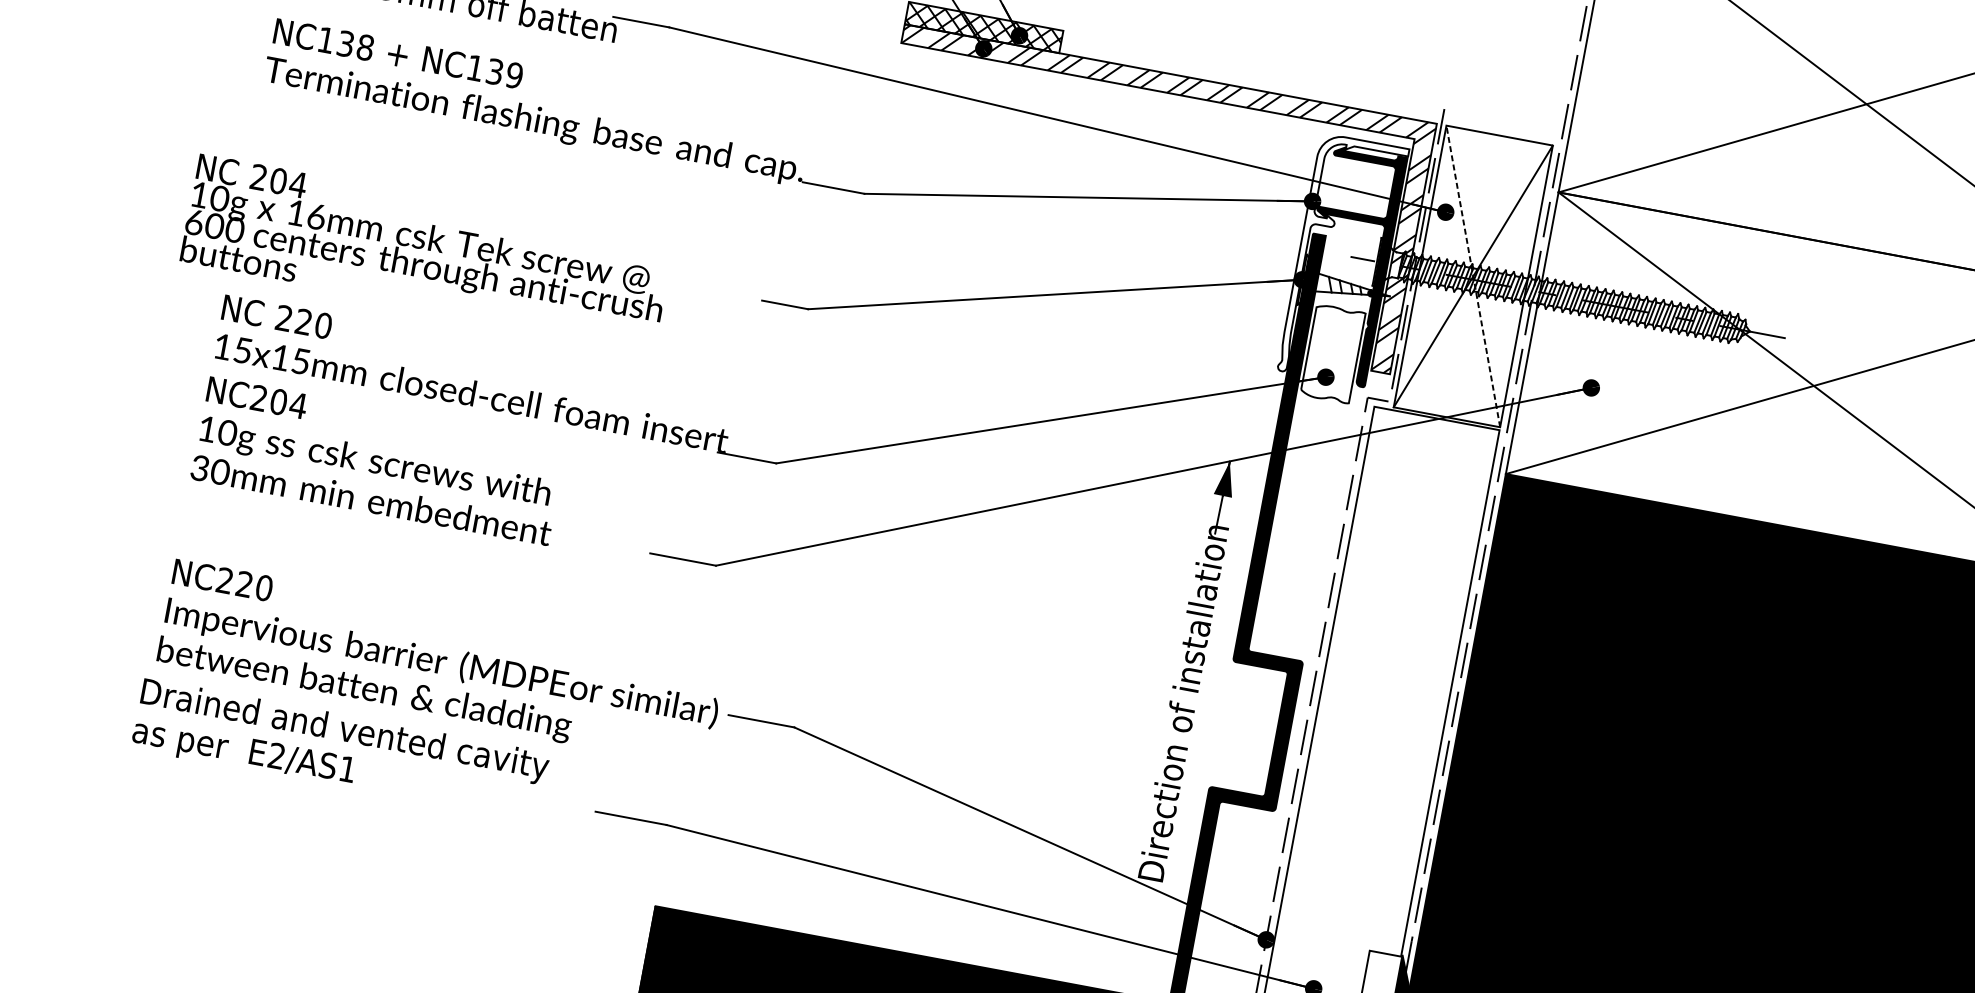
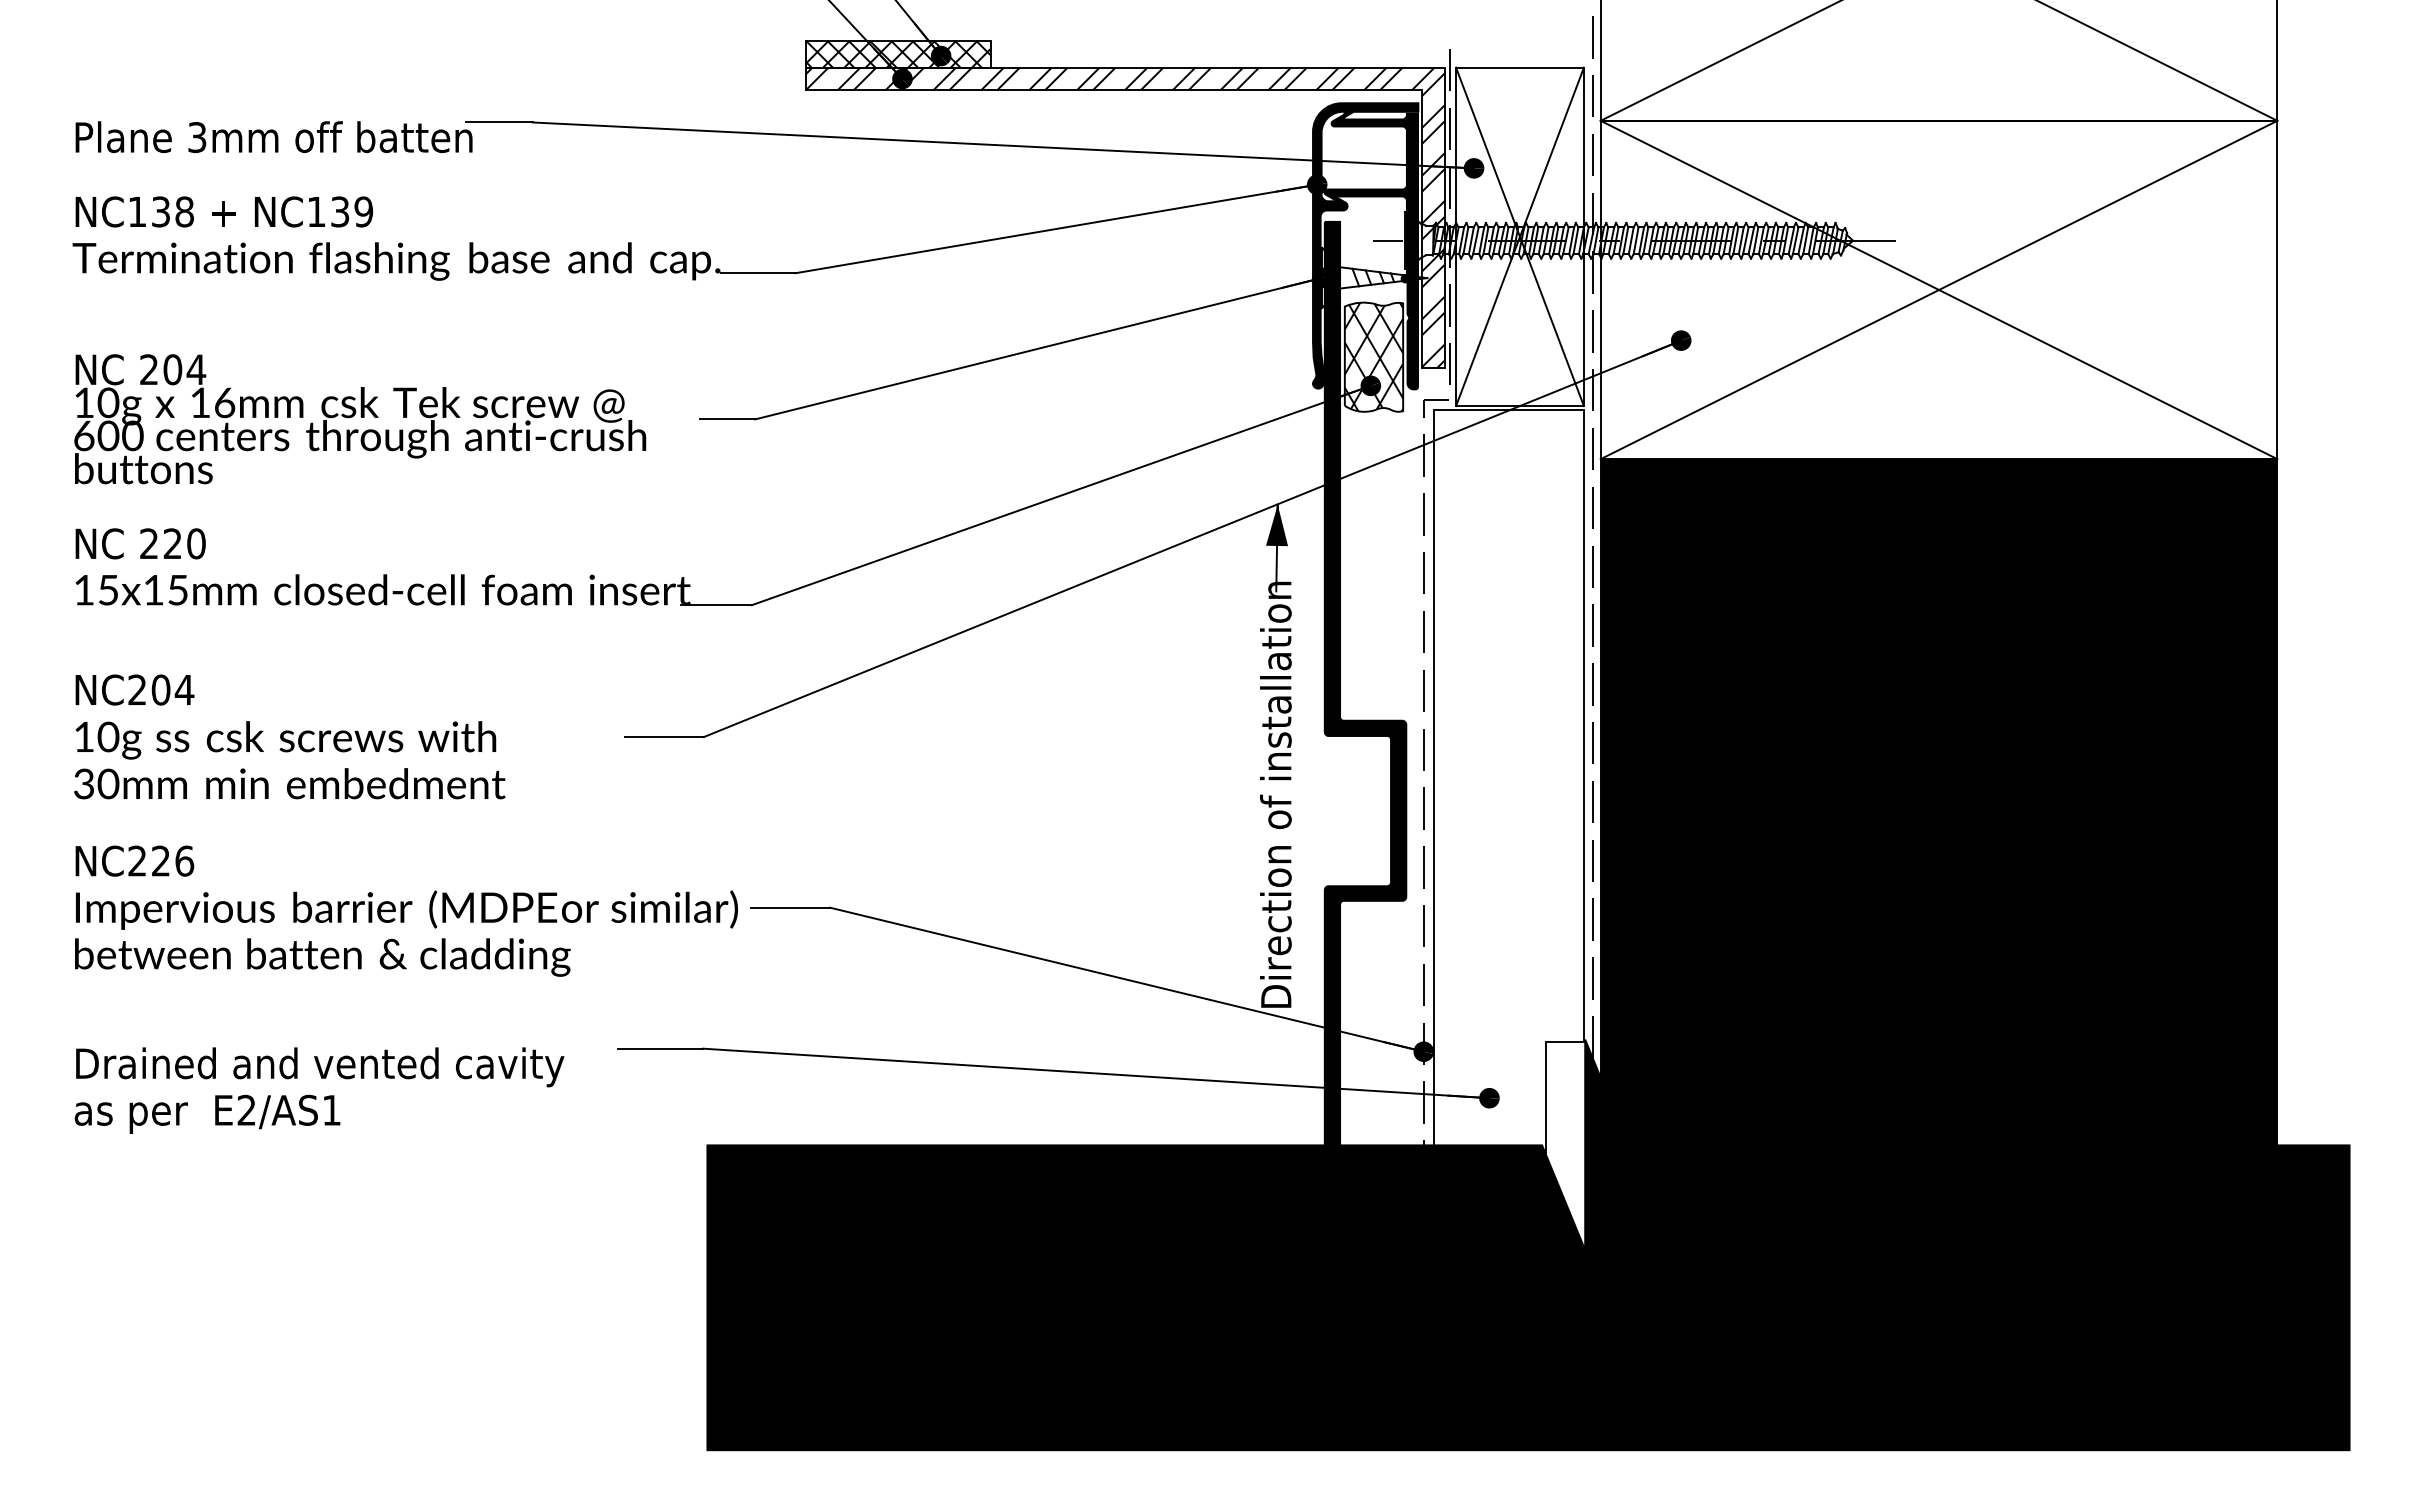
text: (427, 251) -> (360, 419), moved
fill: (1343, 259) -> (1365, 245), added
line: (1473, 276) -> (1520, 236), dashed -> solid
hatch: (1332, 353) -> (1373, 356), added
text: (378, 460) -> (289, 736), moved
text: (264, 587) -> (184, 860), NC220 -> NC226
text: (340, 750) -> (319, 1090), moved

